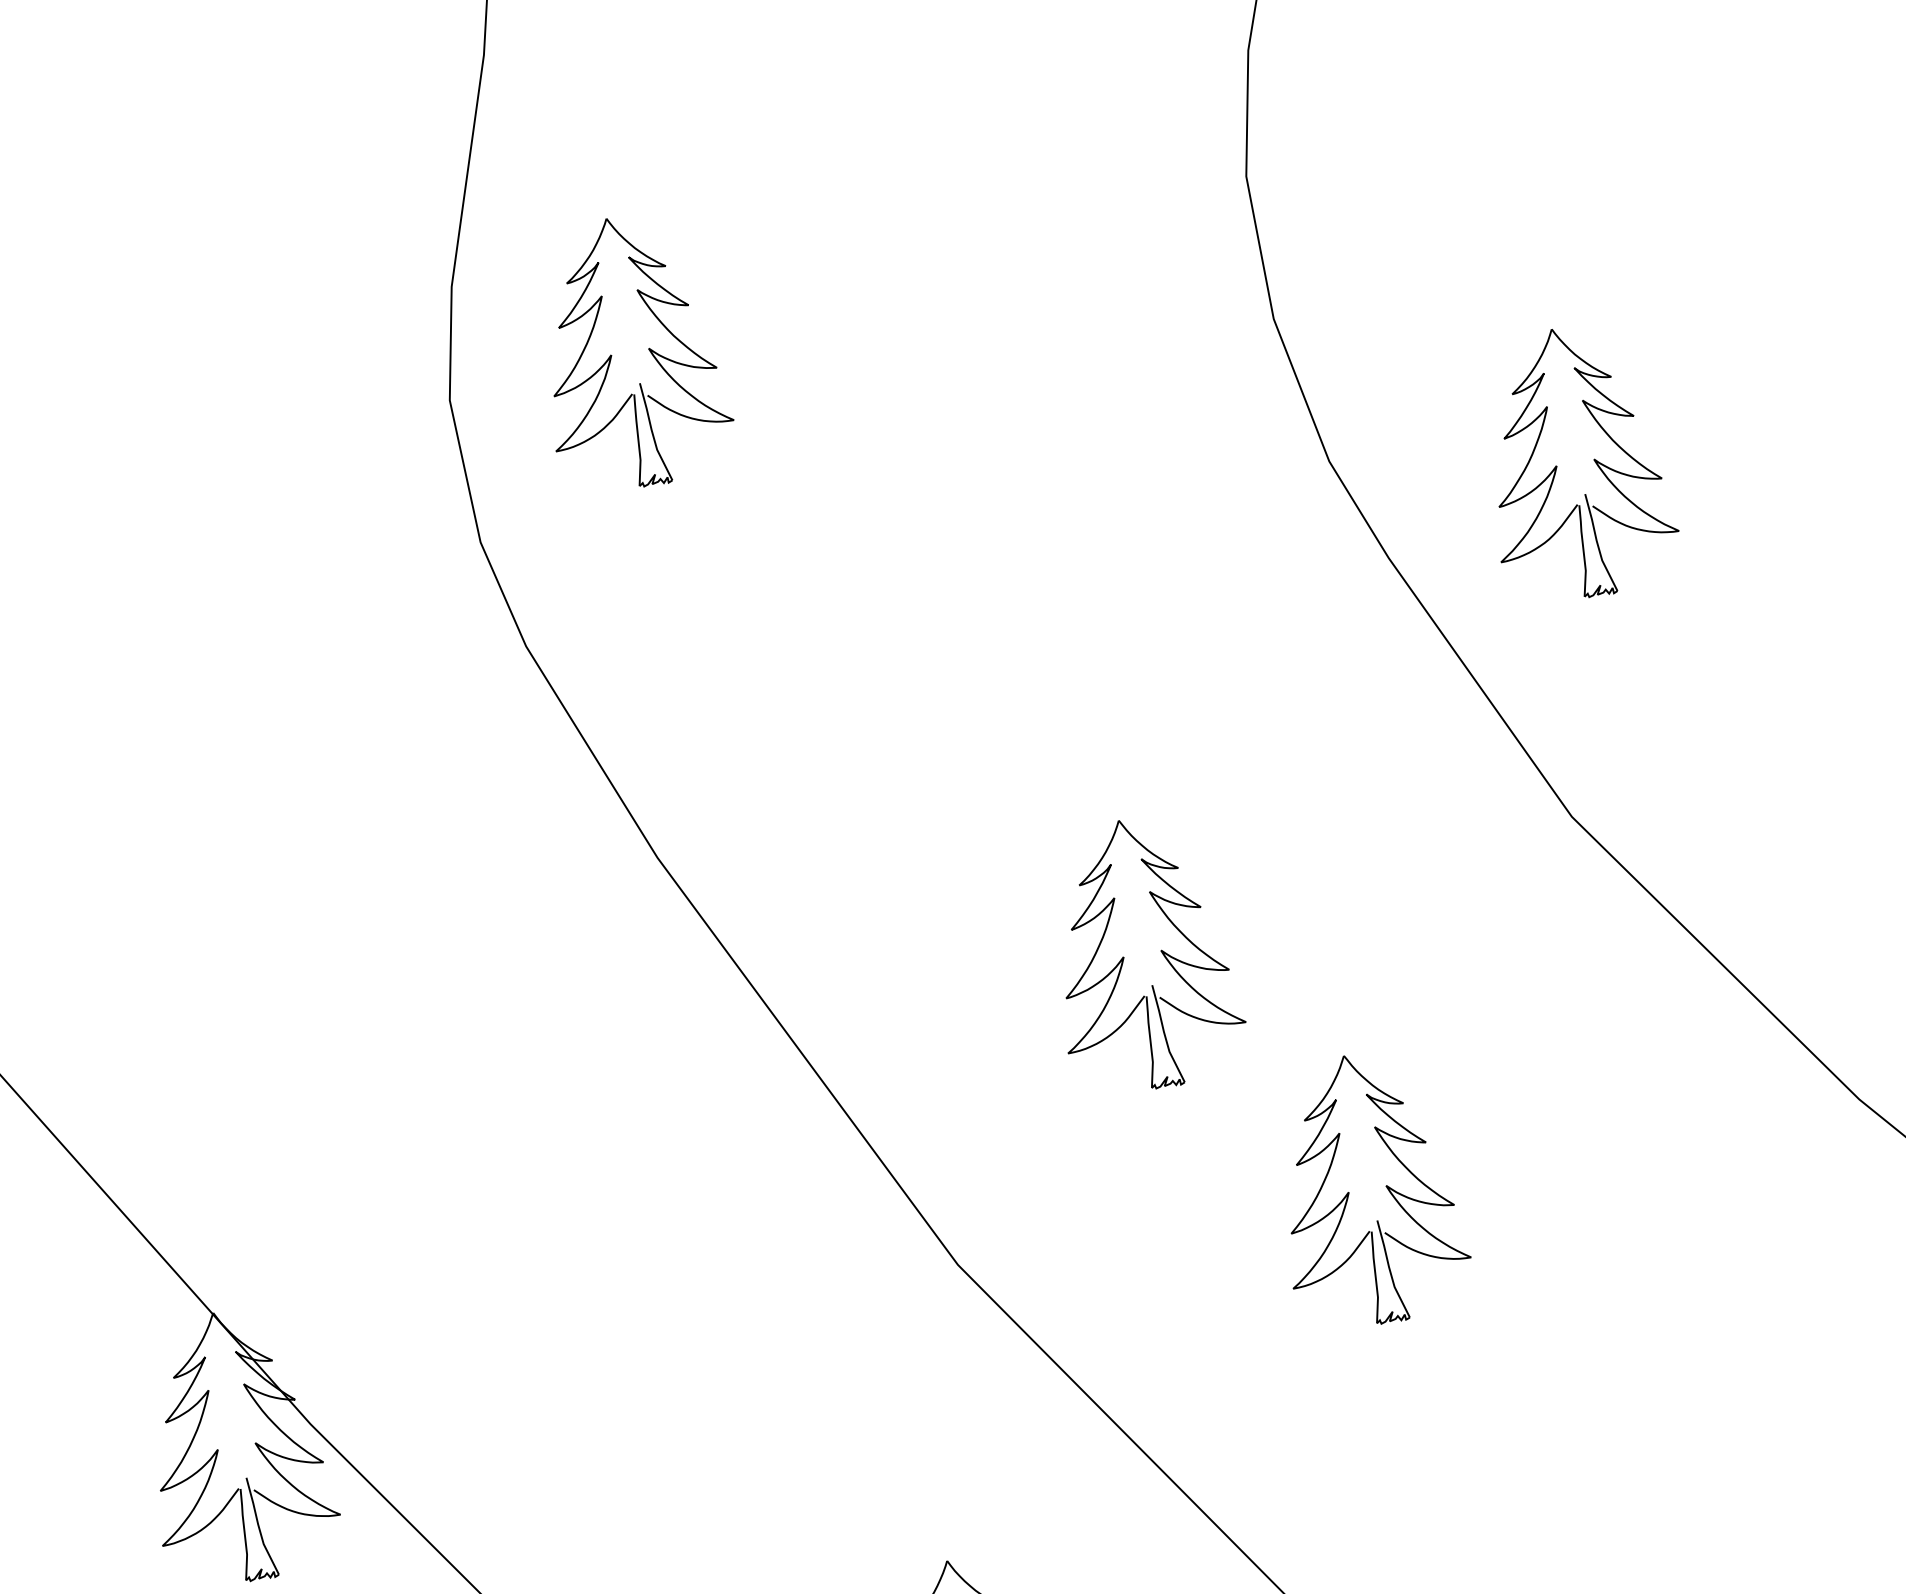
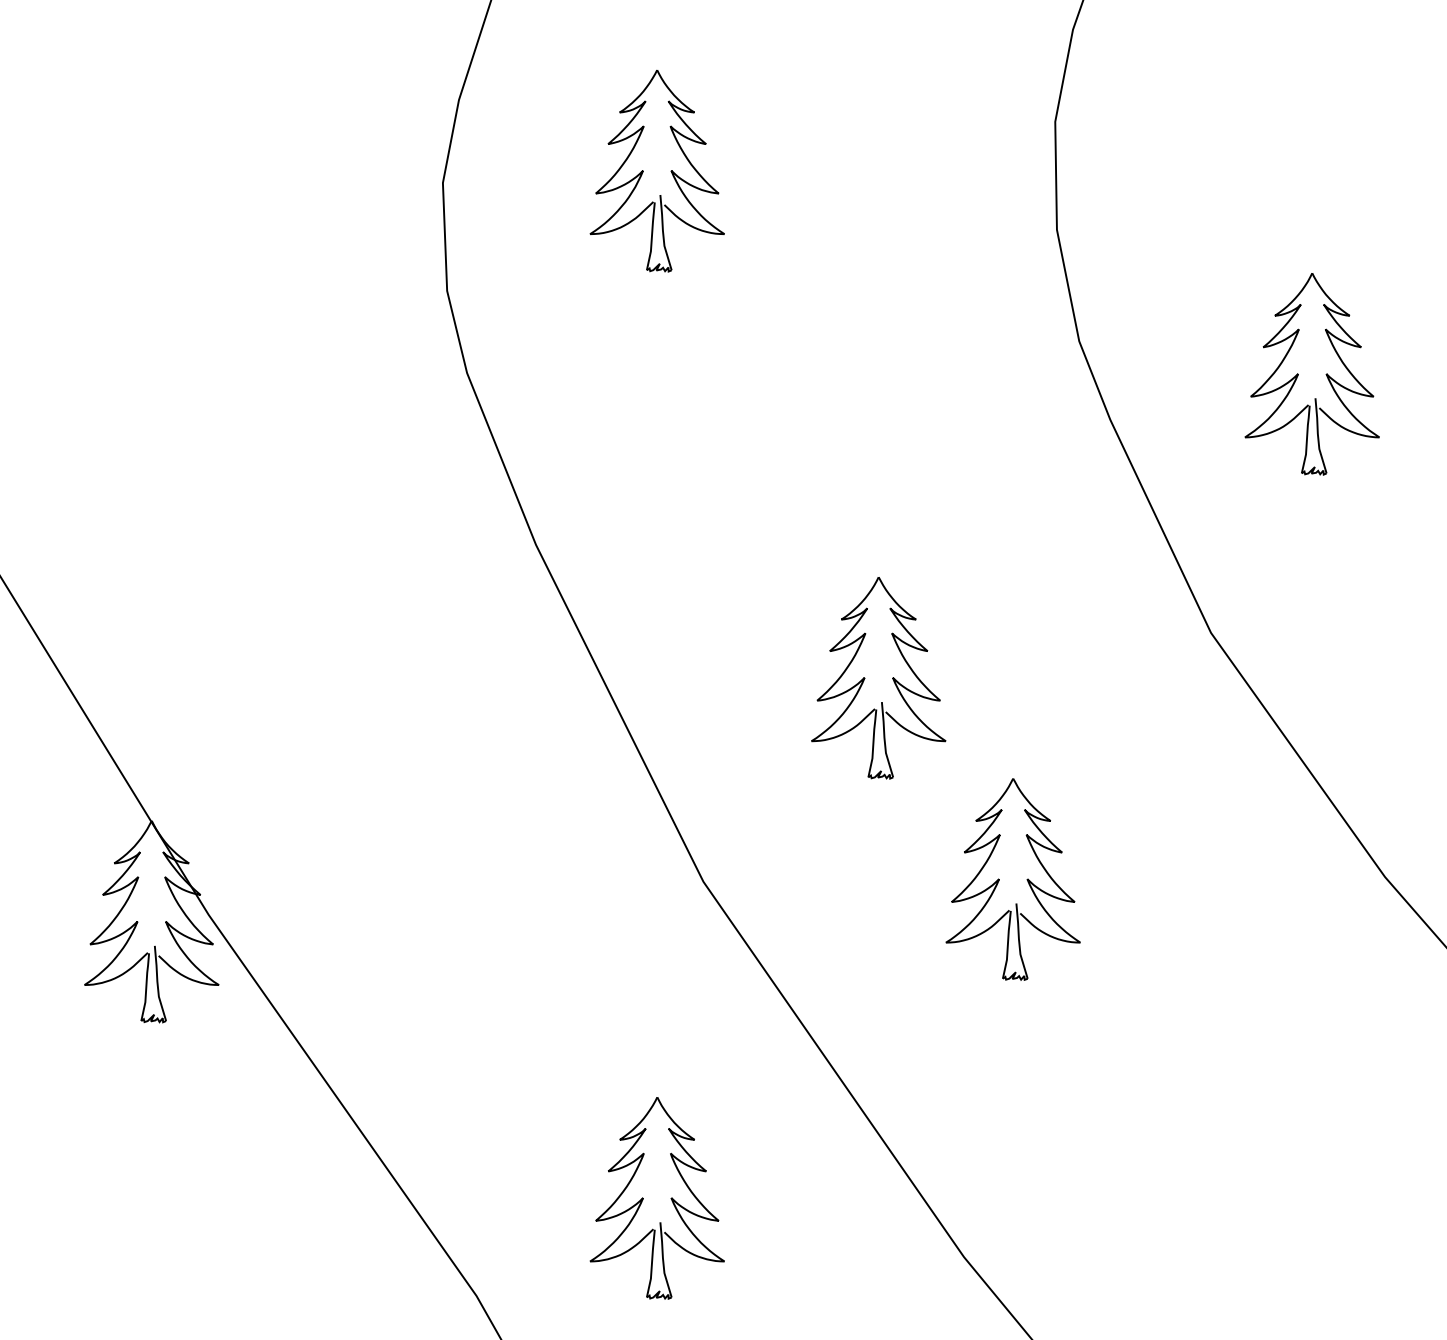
part: (611, 354) -> (643, 170), moved
part: (1557, 466) -> (1298, 374), moved

